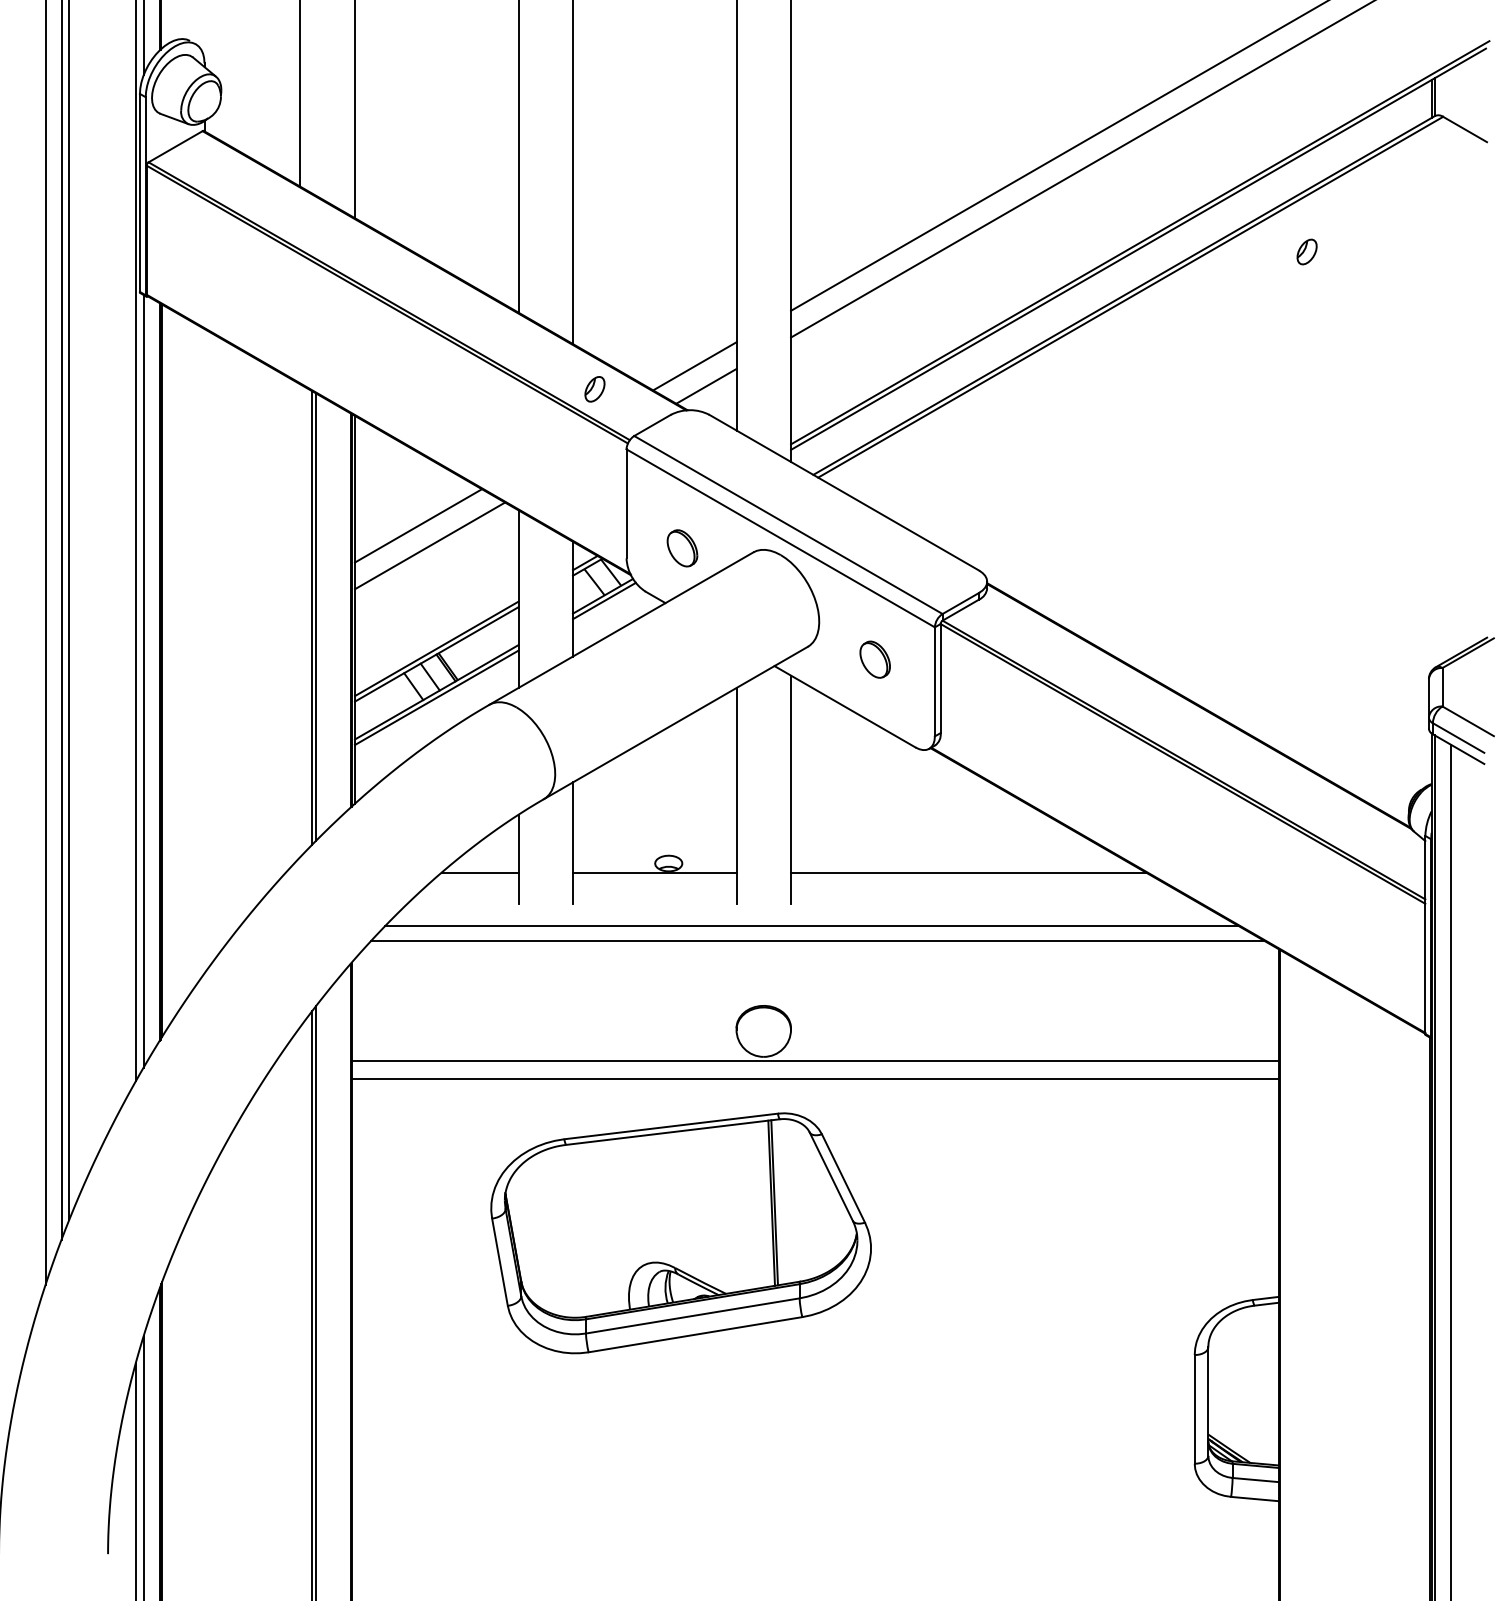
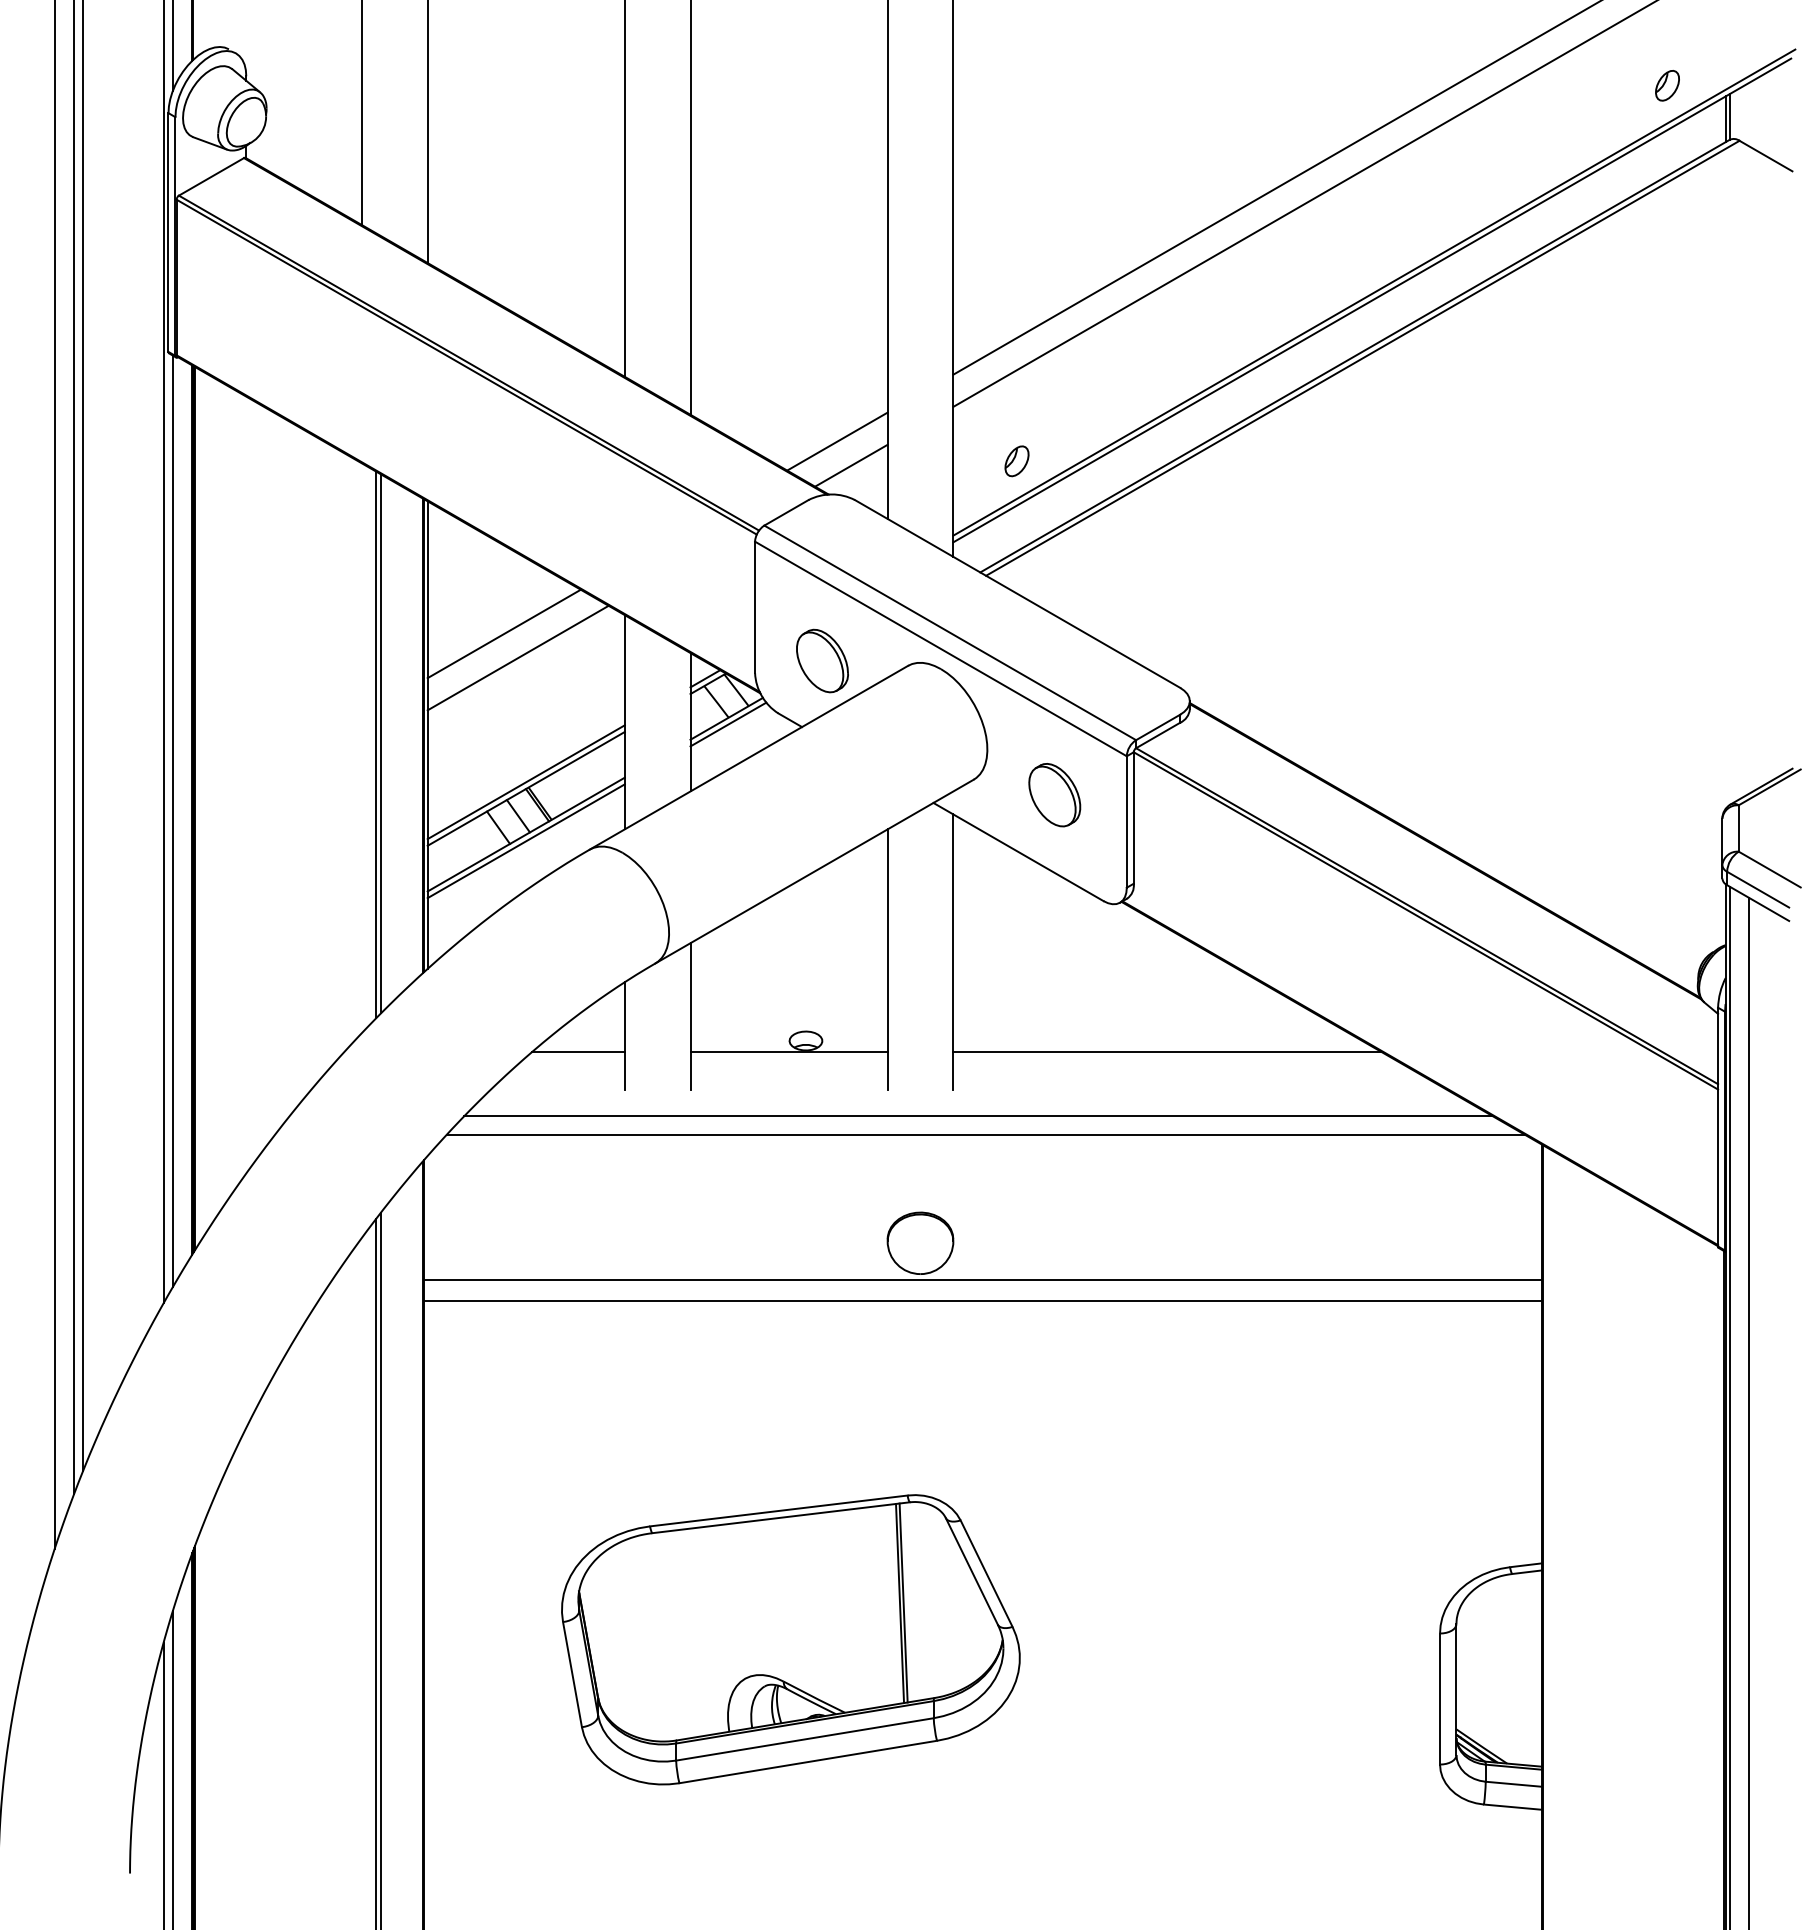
part: (1307, 251) -> (1667, 85), moved
part: (594, 389) -> (1016, 461), moved
part: (682, 547) -> (822, 660), size x1.43
part: (874, 659) -> (1054, 795), size x1.43
part: (680, 1233) -> (790, 1639), moved

